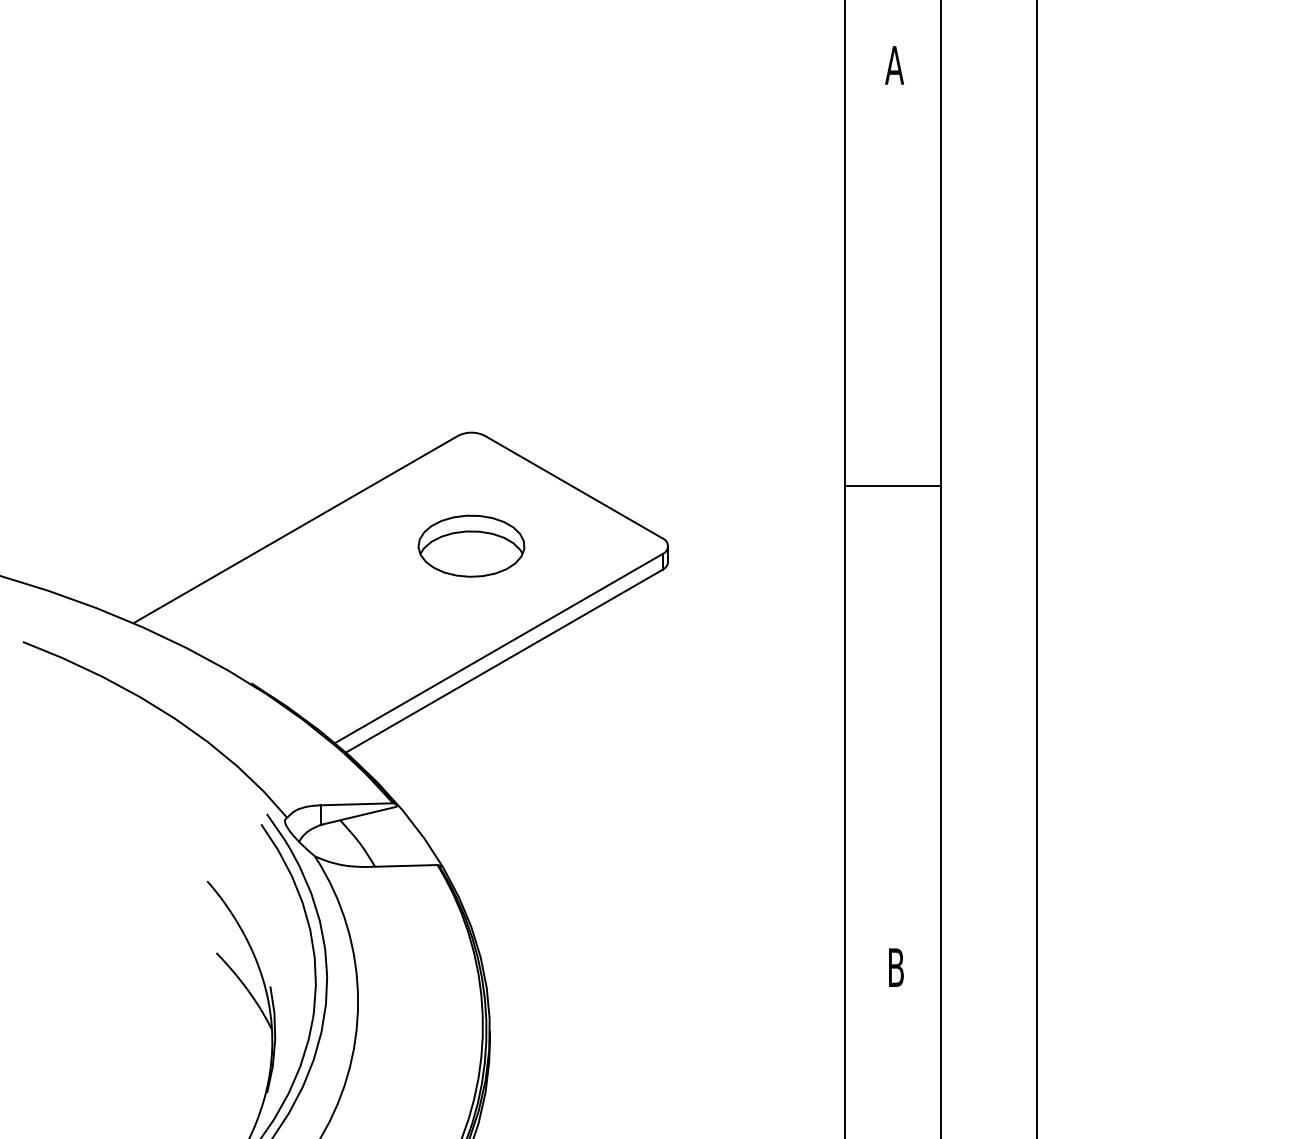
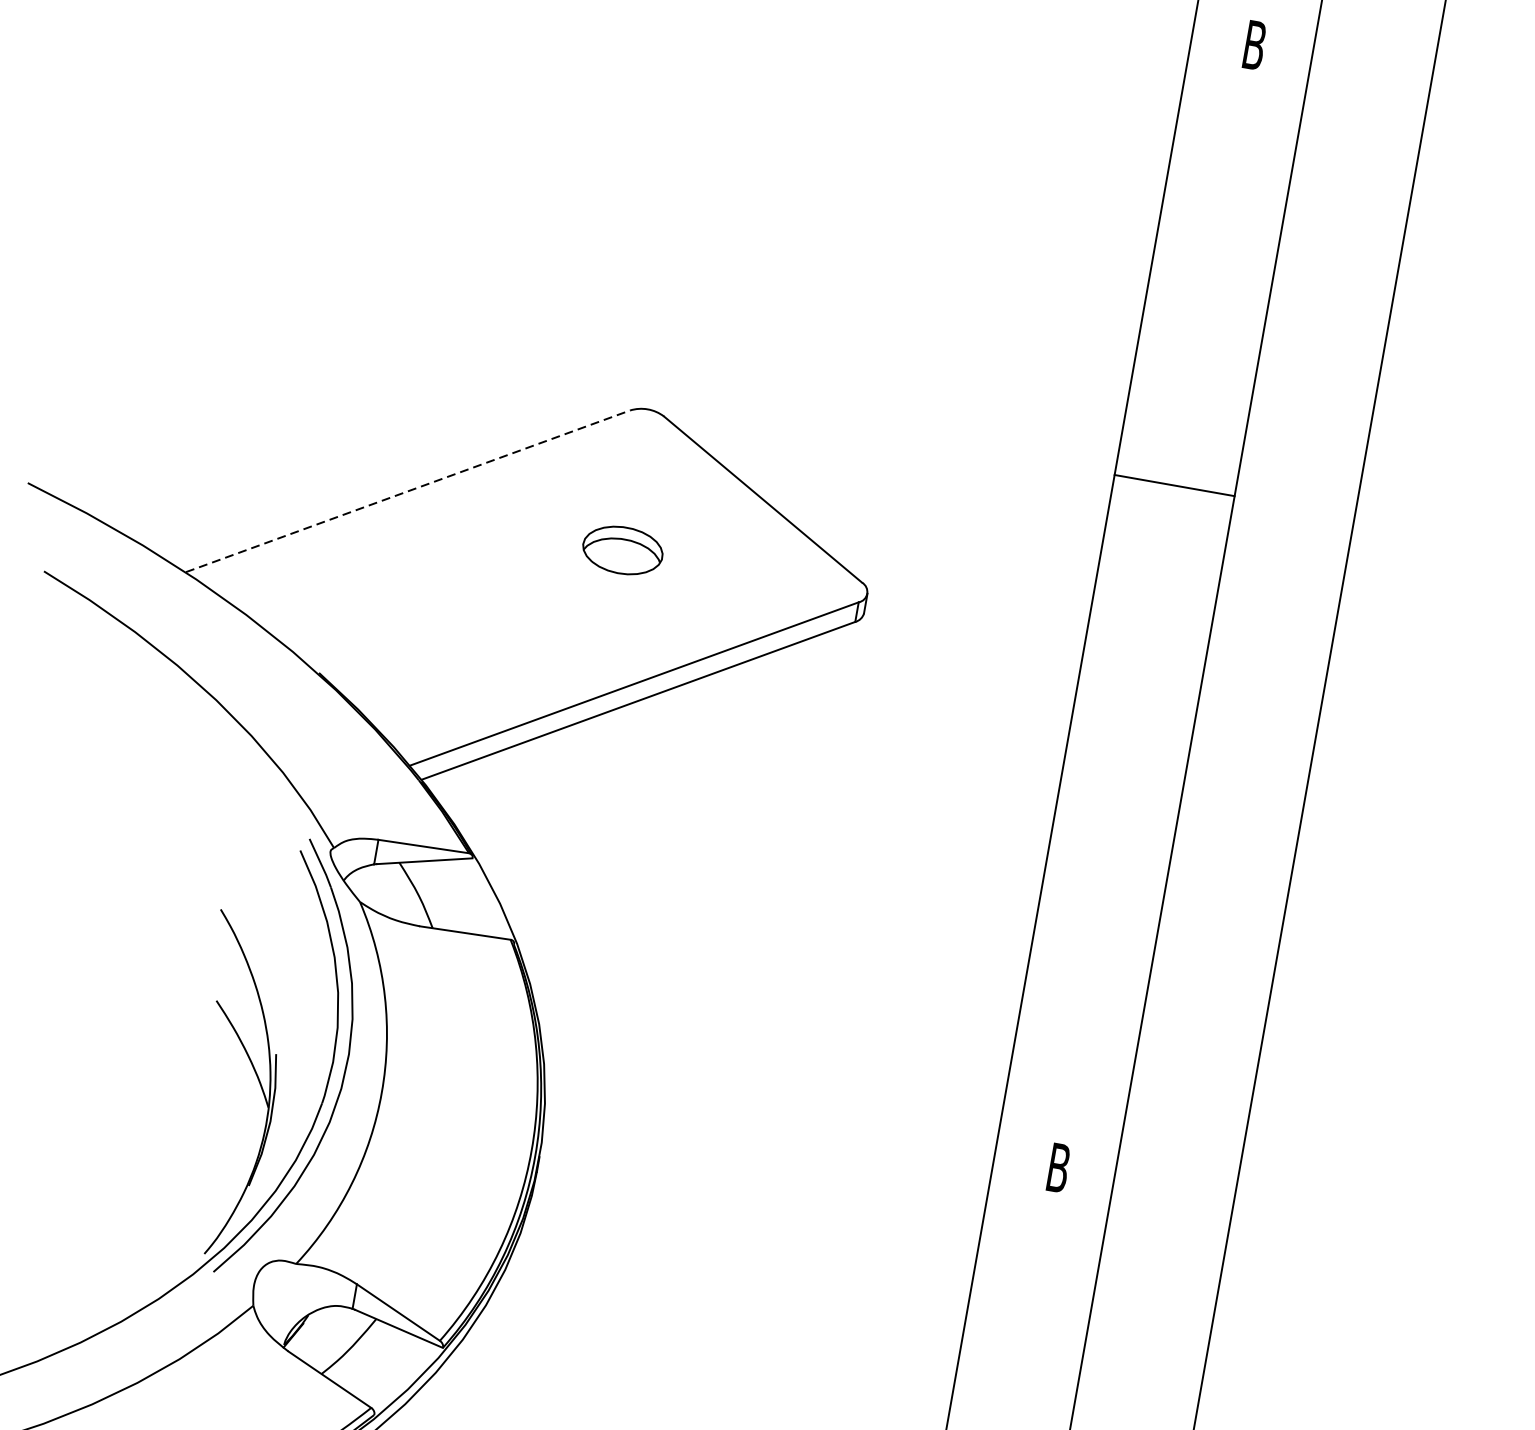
text: (894, 65) -> (1254, 45), A -> B
line: (892, 485) -> (1174, 485), moved
line: (296, 529) -> (408, 491), solid -> dashed
part: (471, 545) -> (623, 549), size x0.6

